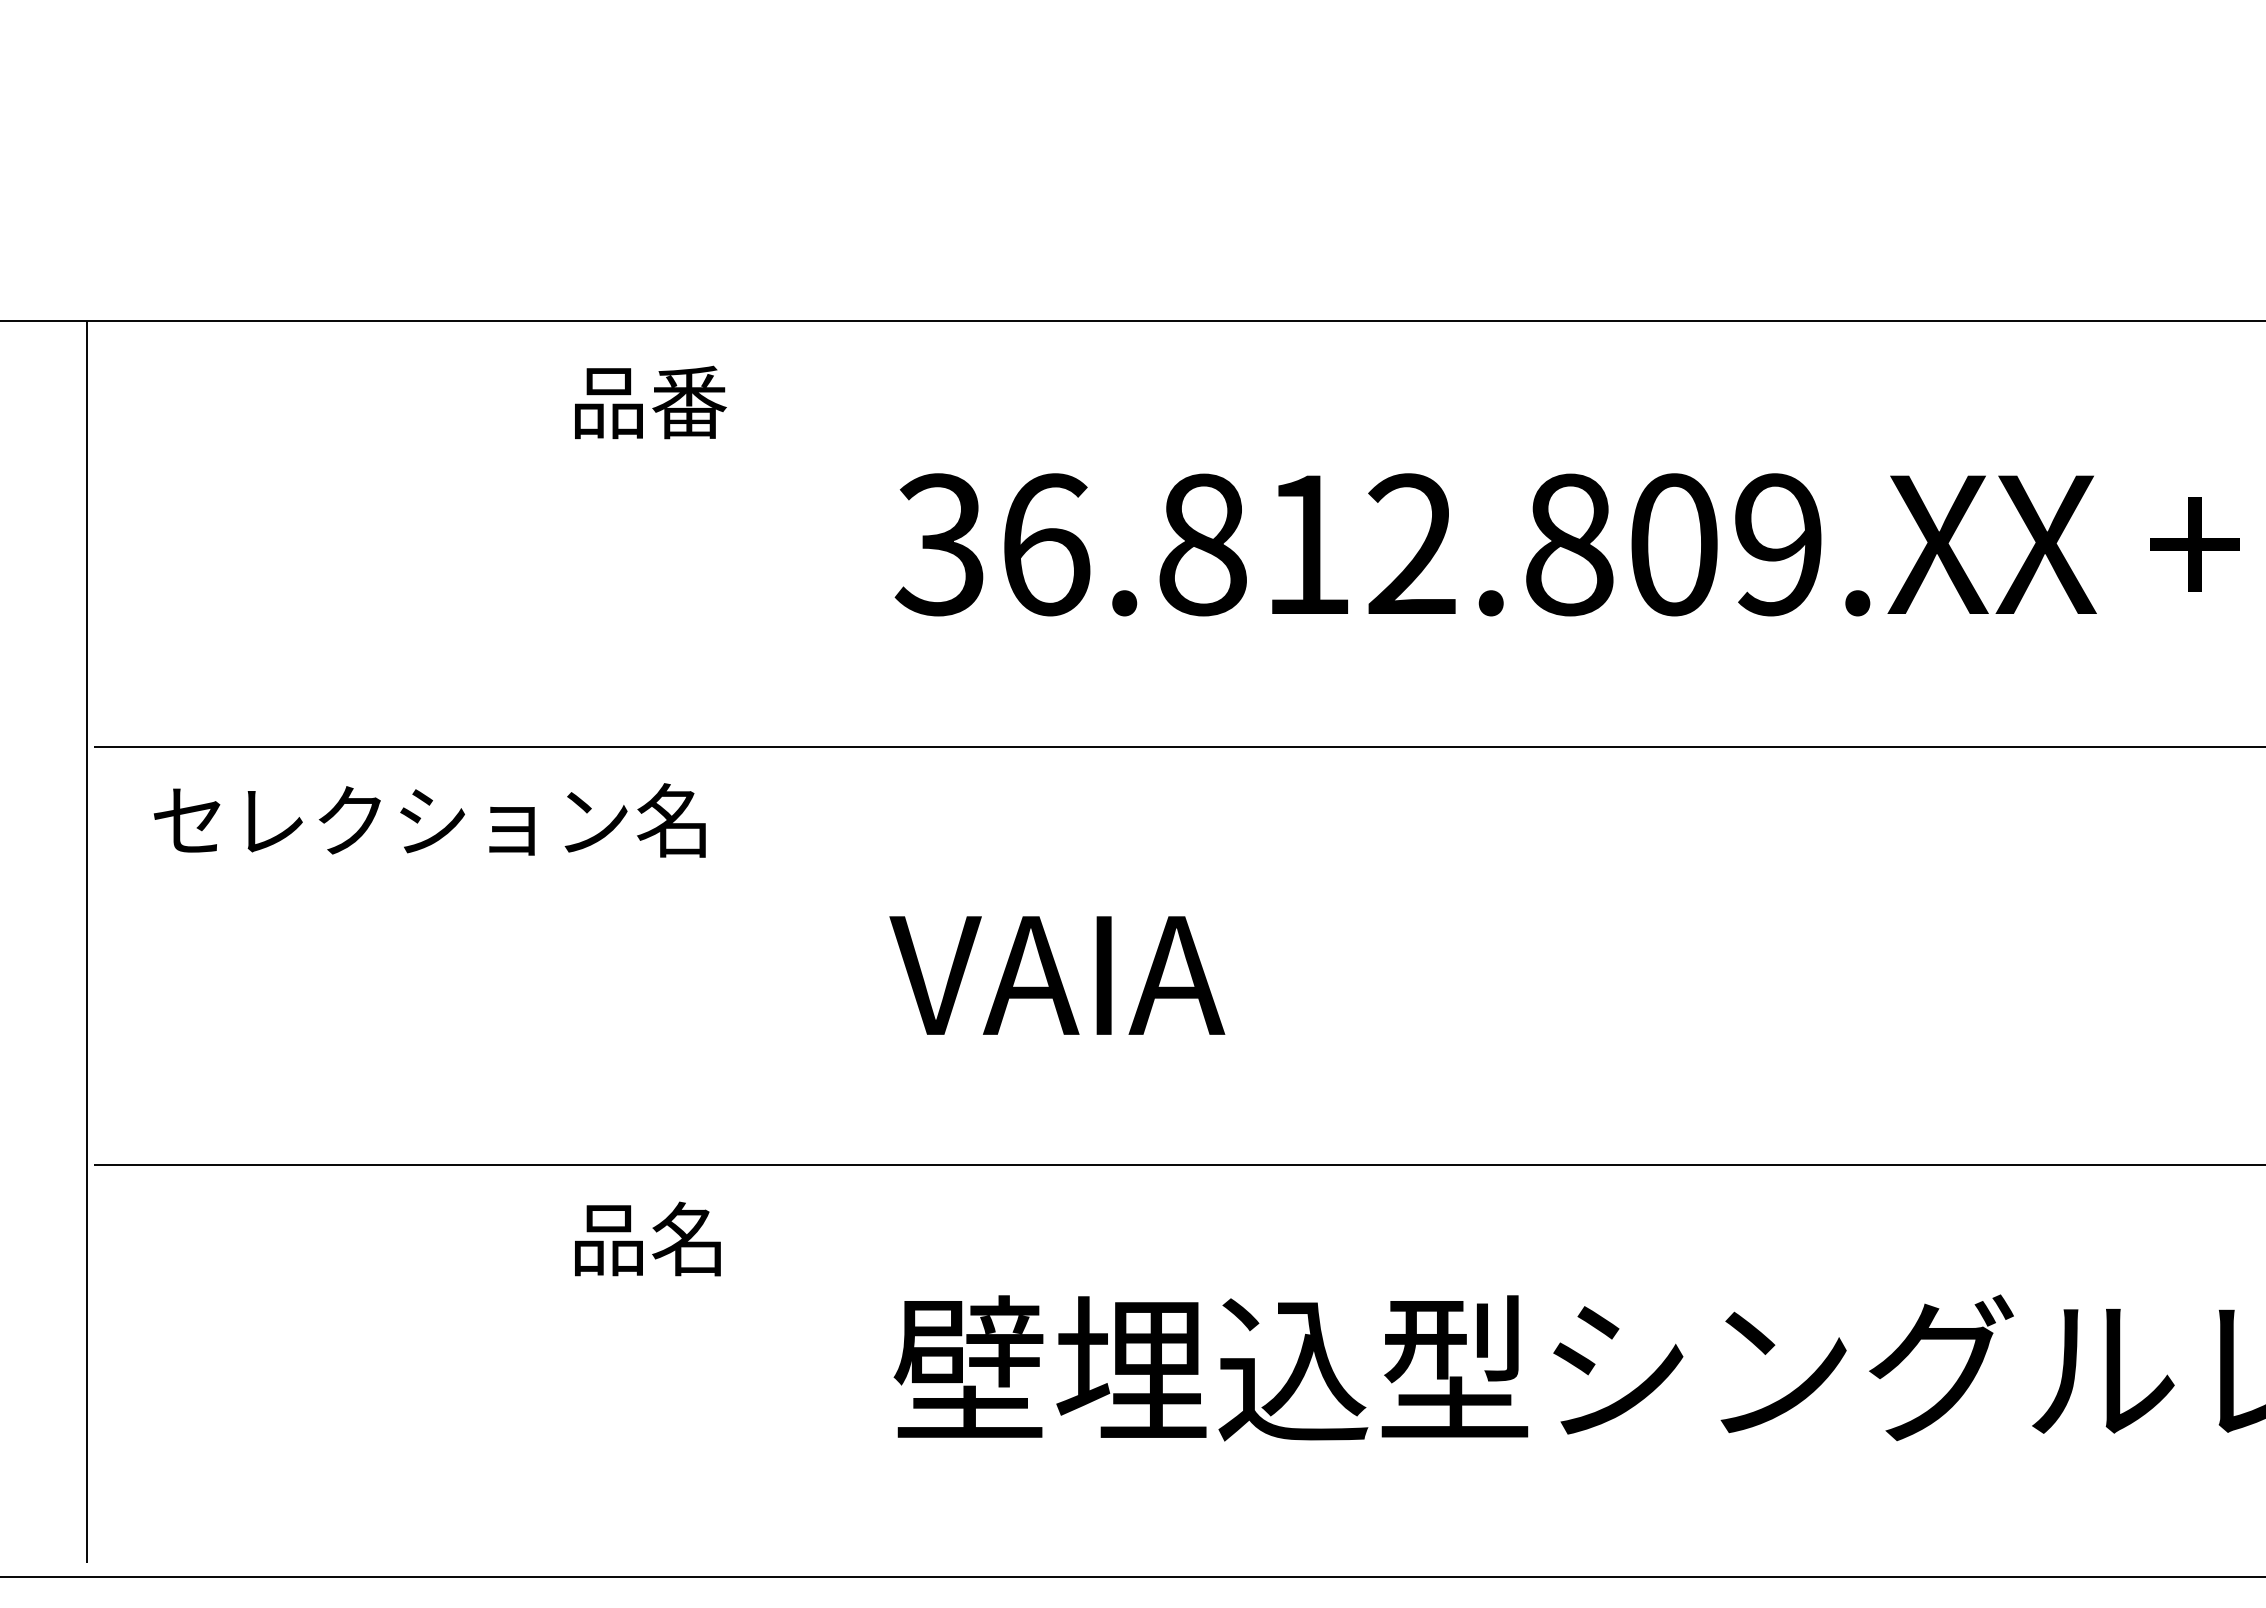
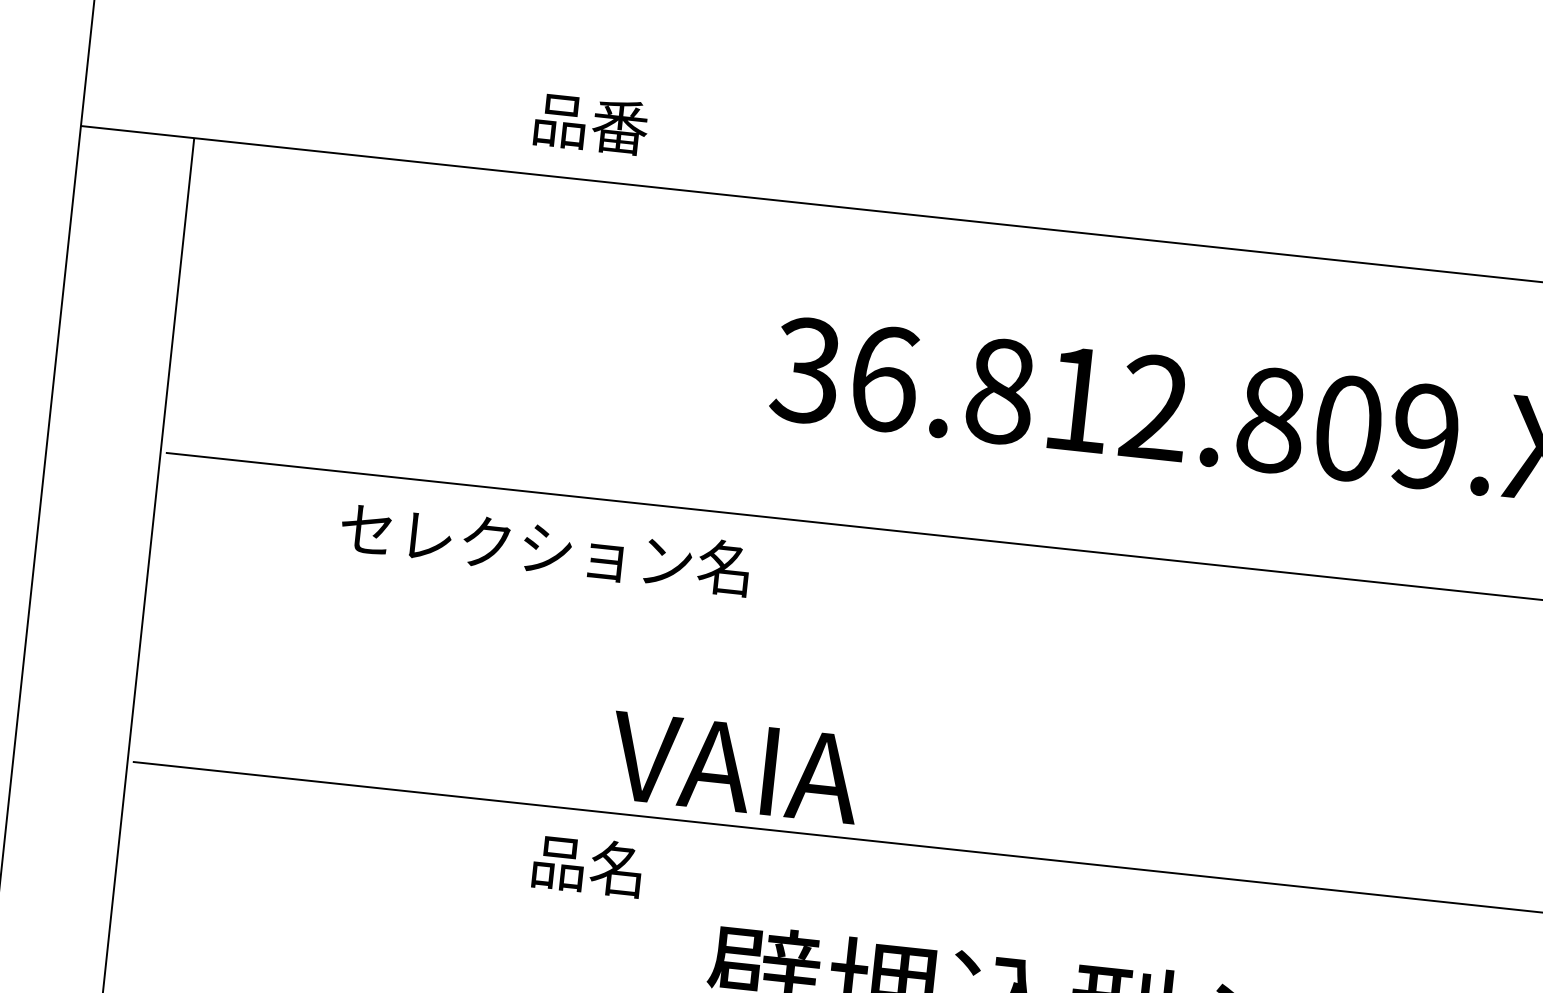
text: (650, 402) -> (591, 124), moved
text: (429, 820) -> (545, 548), moved
text: (1057, 975) -> (735, 767), moved
text: (647, 1238) -> (587, 865), moved

